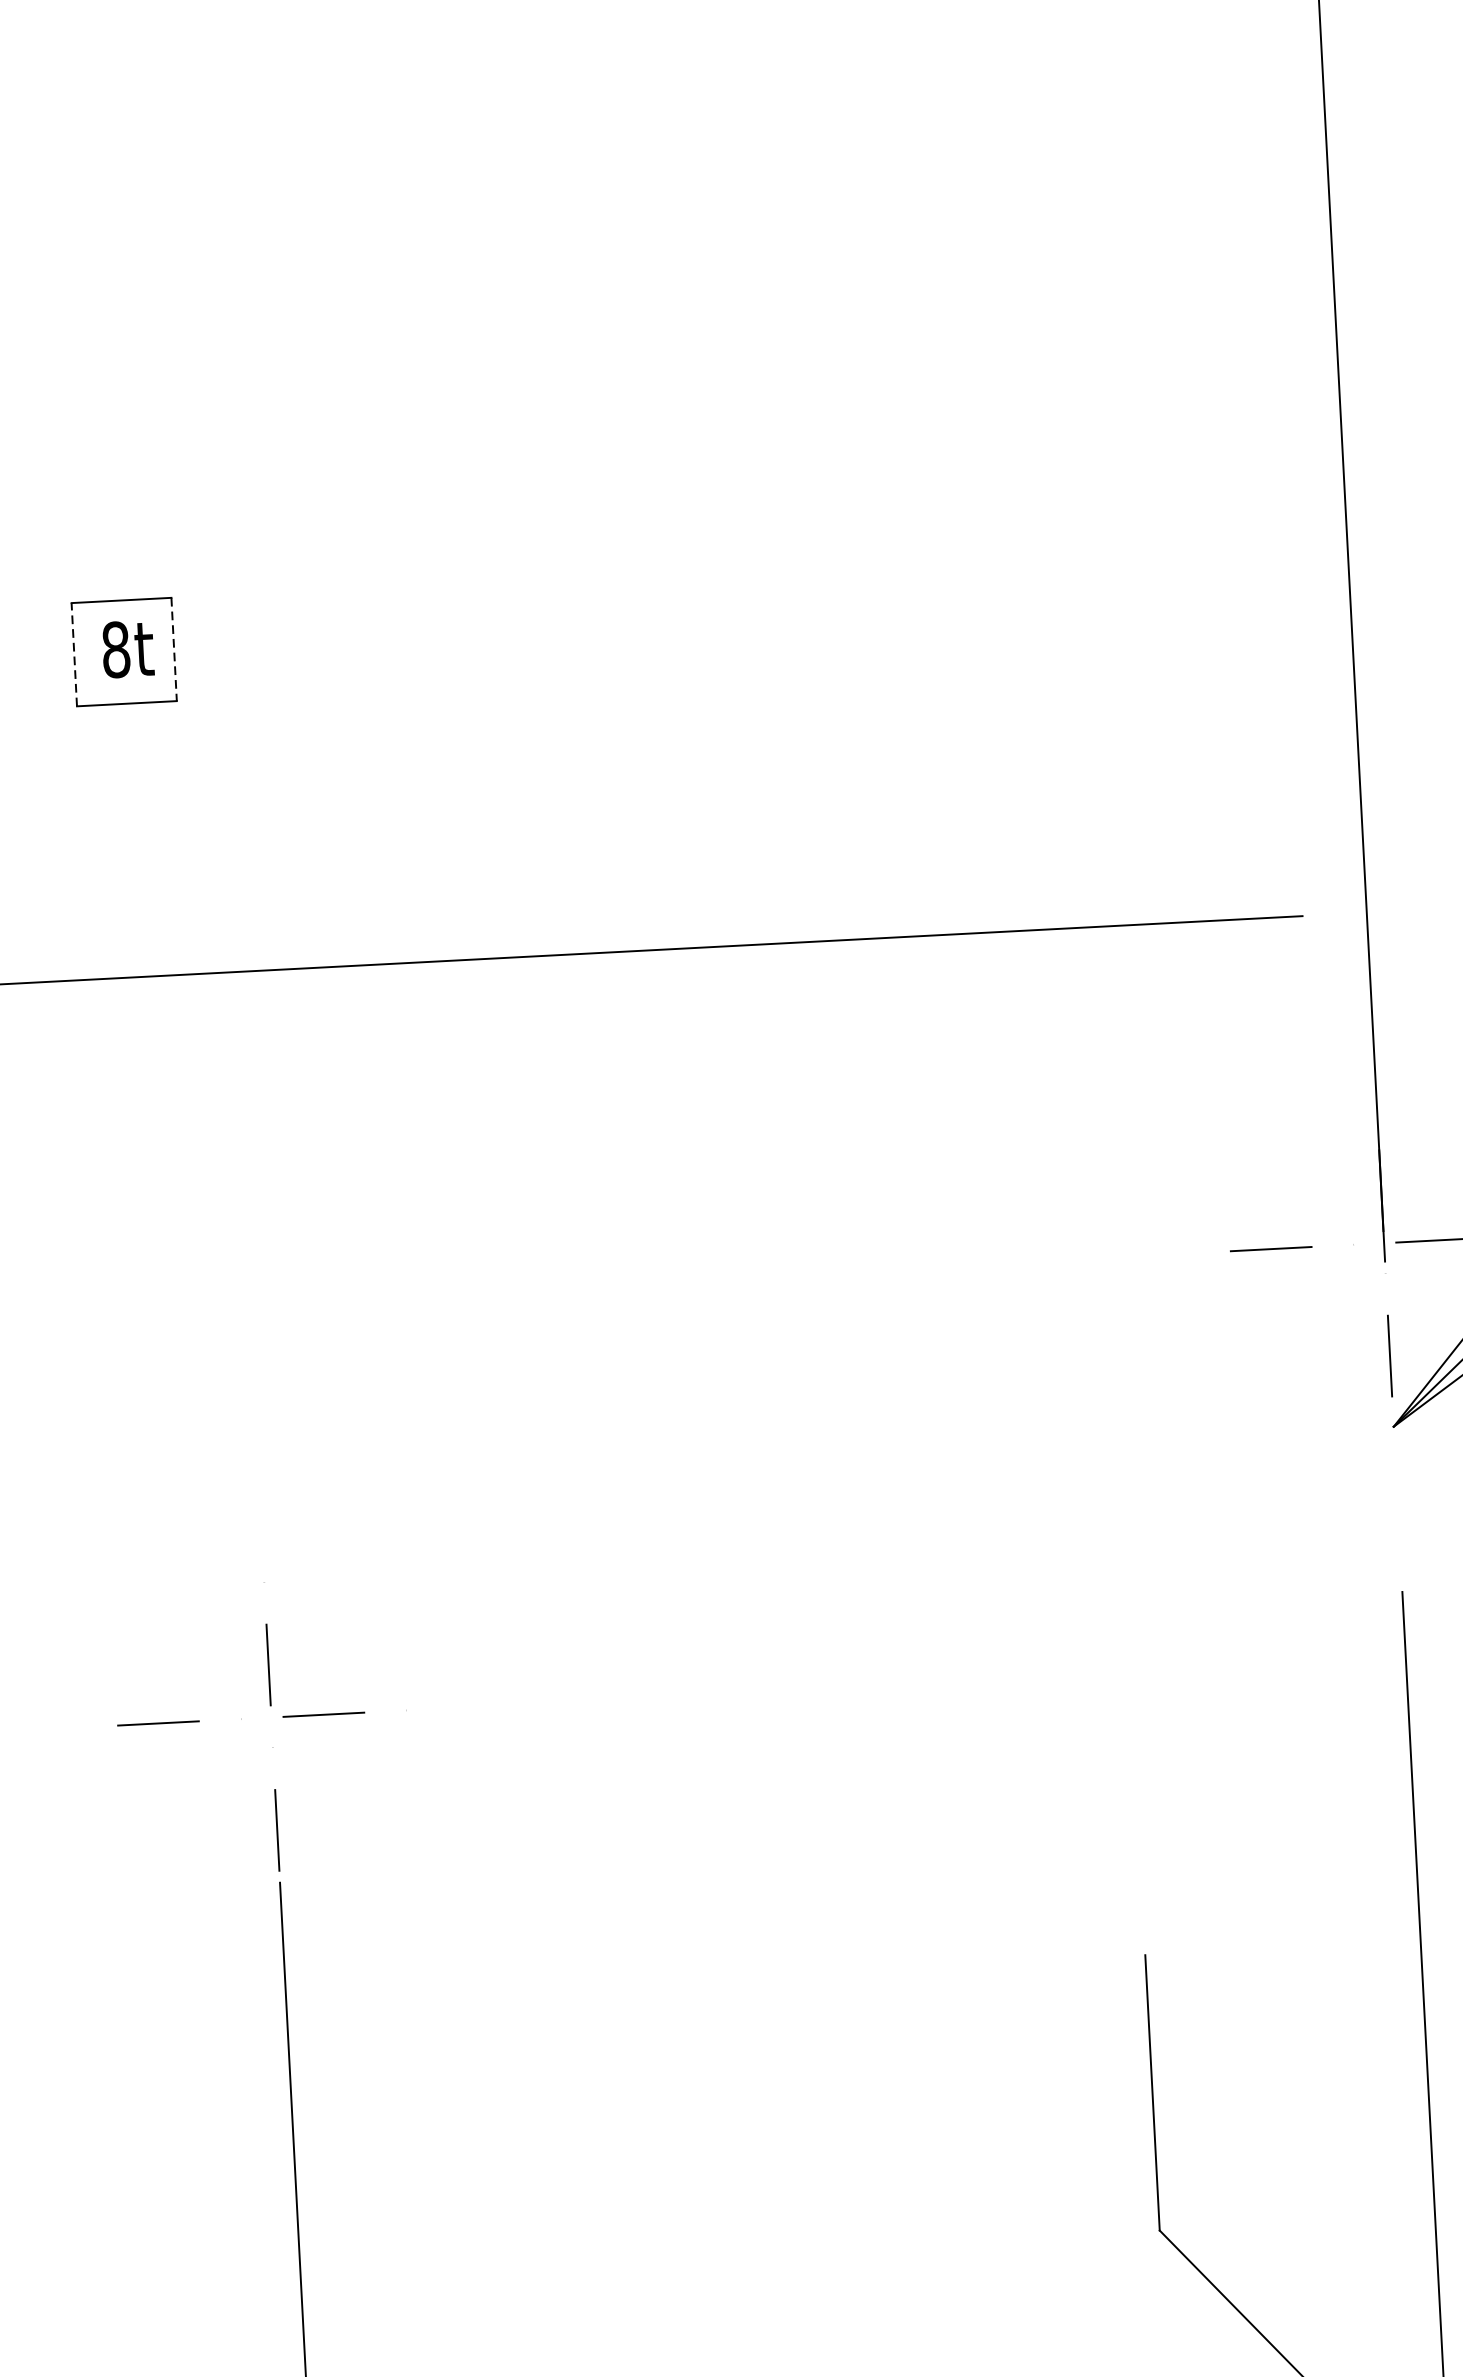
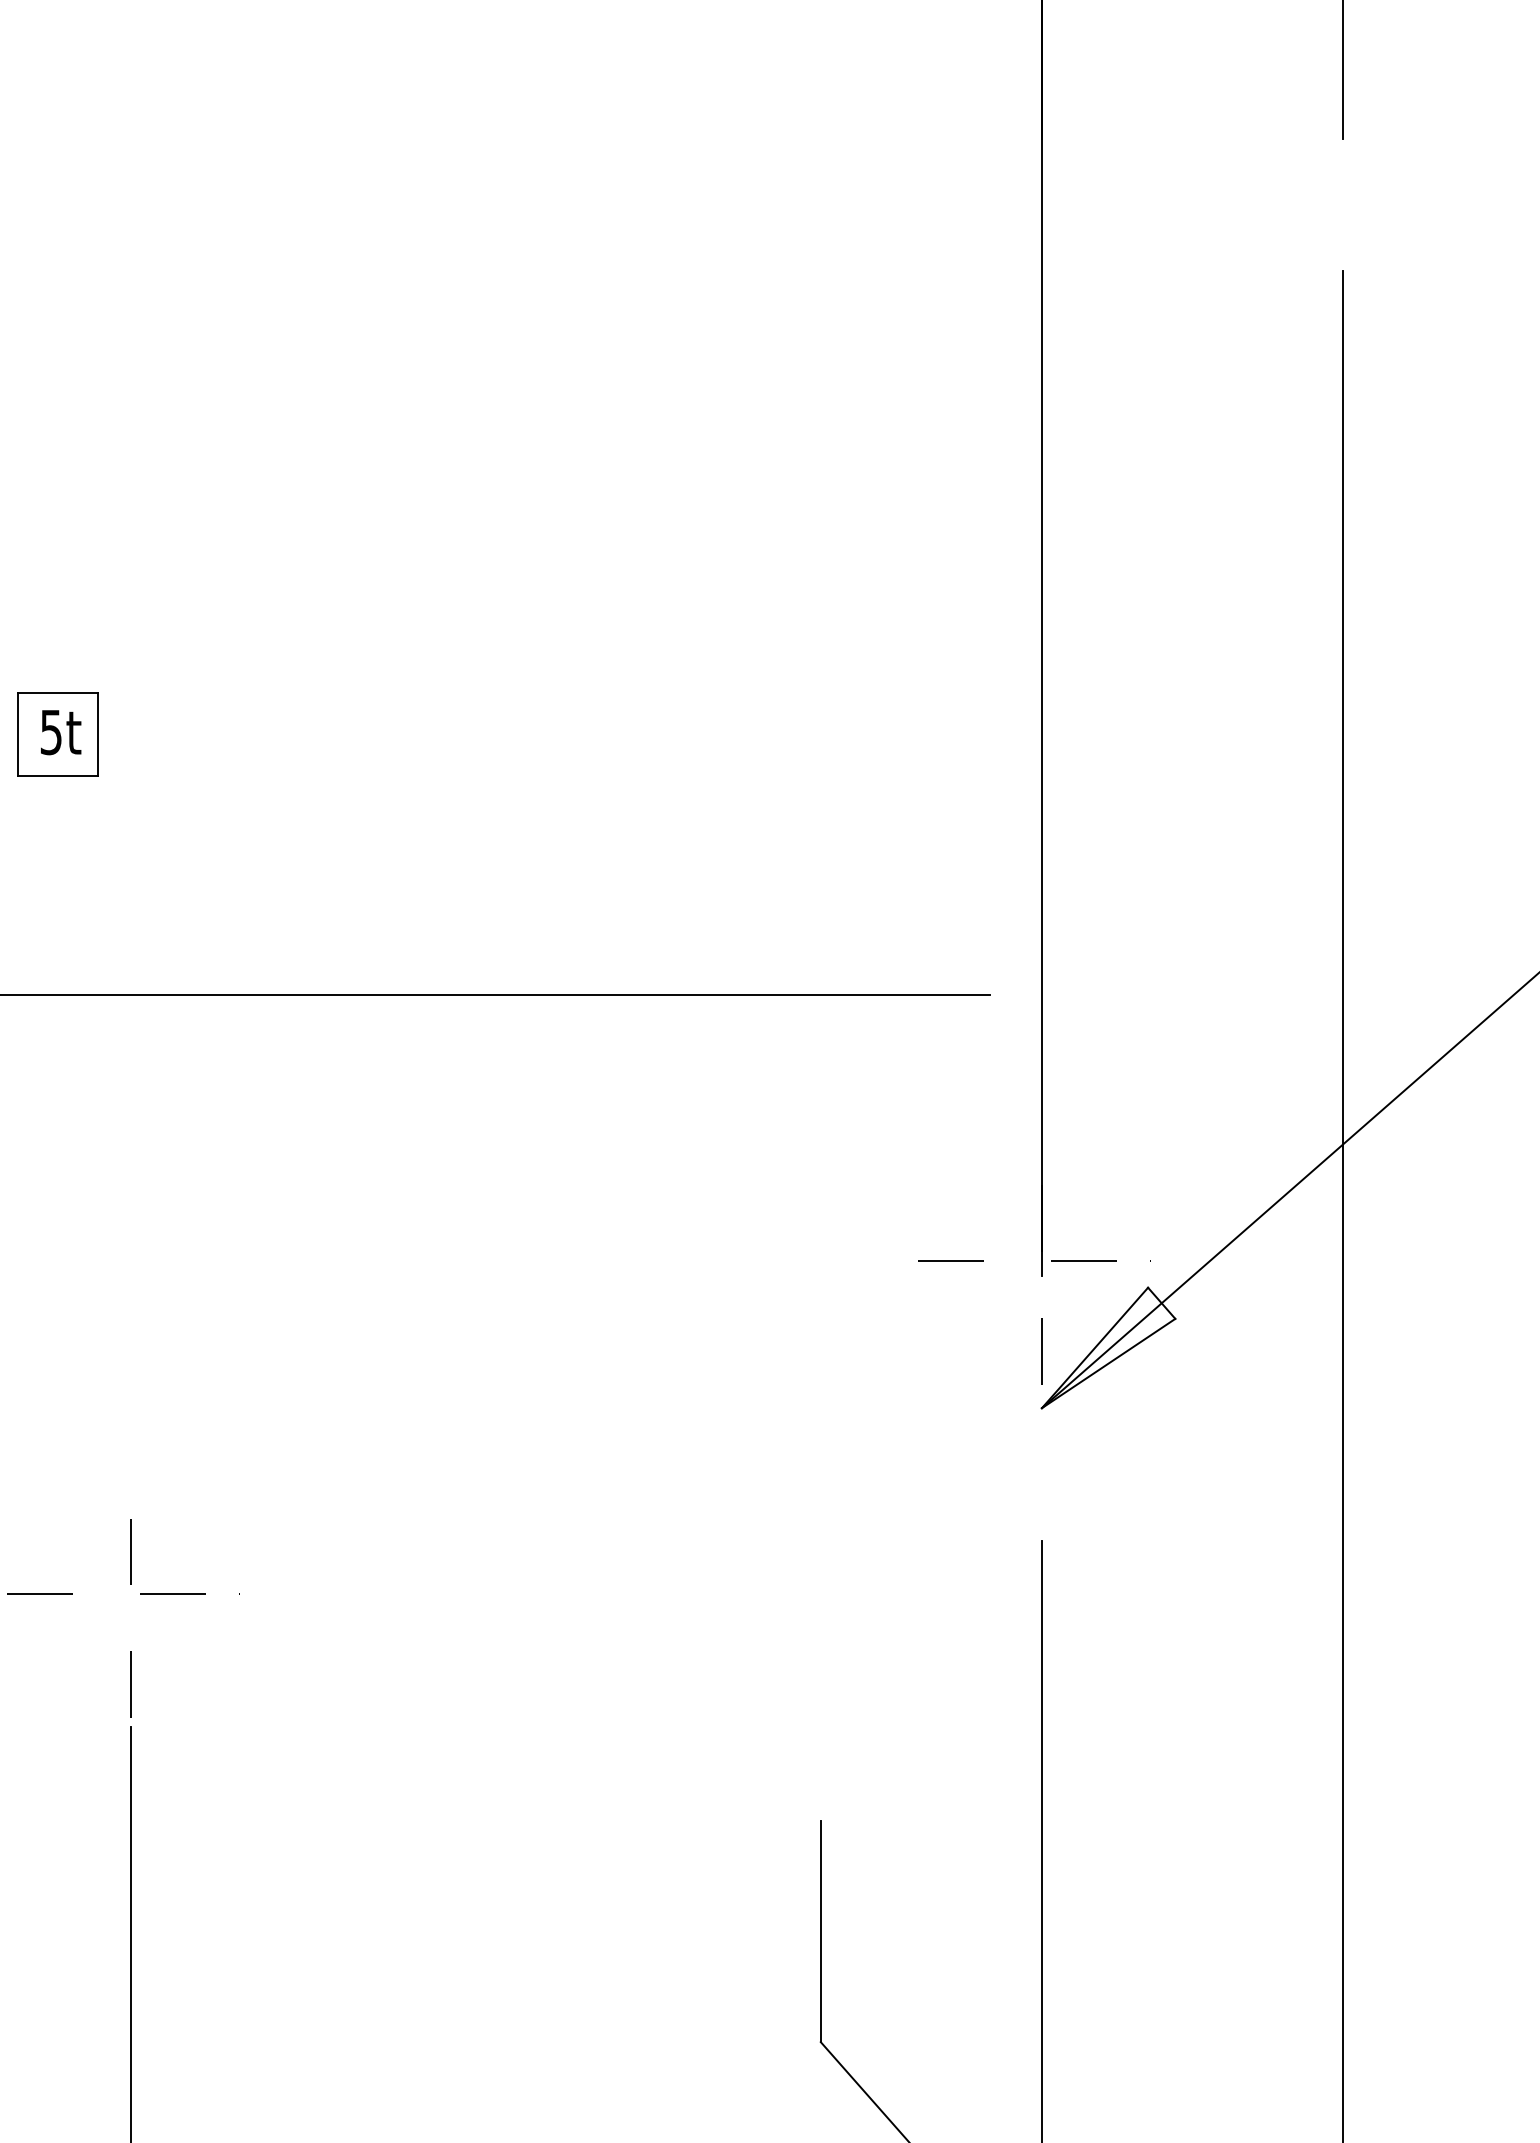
line: (173, 649) -> (97, 734), dashed -> solid
text: (116, 650) -> (51, 732), 8t -> 5t
line: (74, 653) -> (17, 733), dashed -> solid

